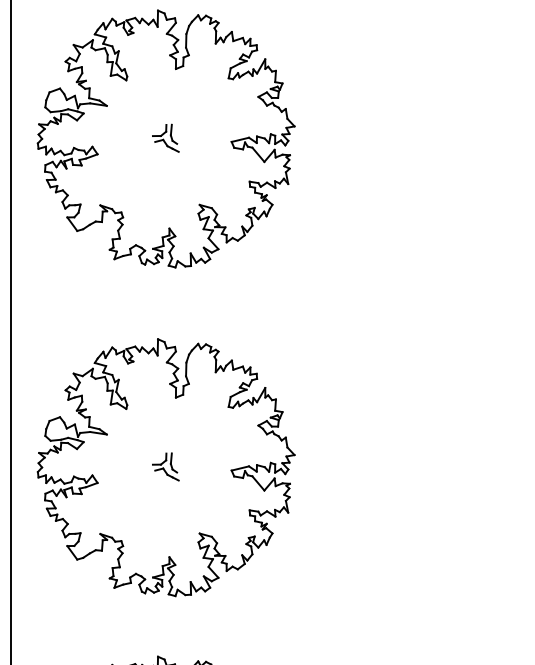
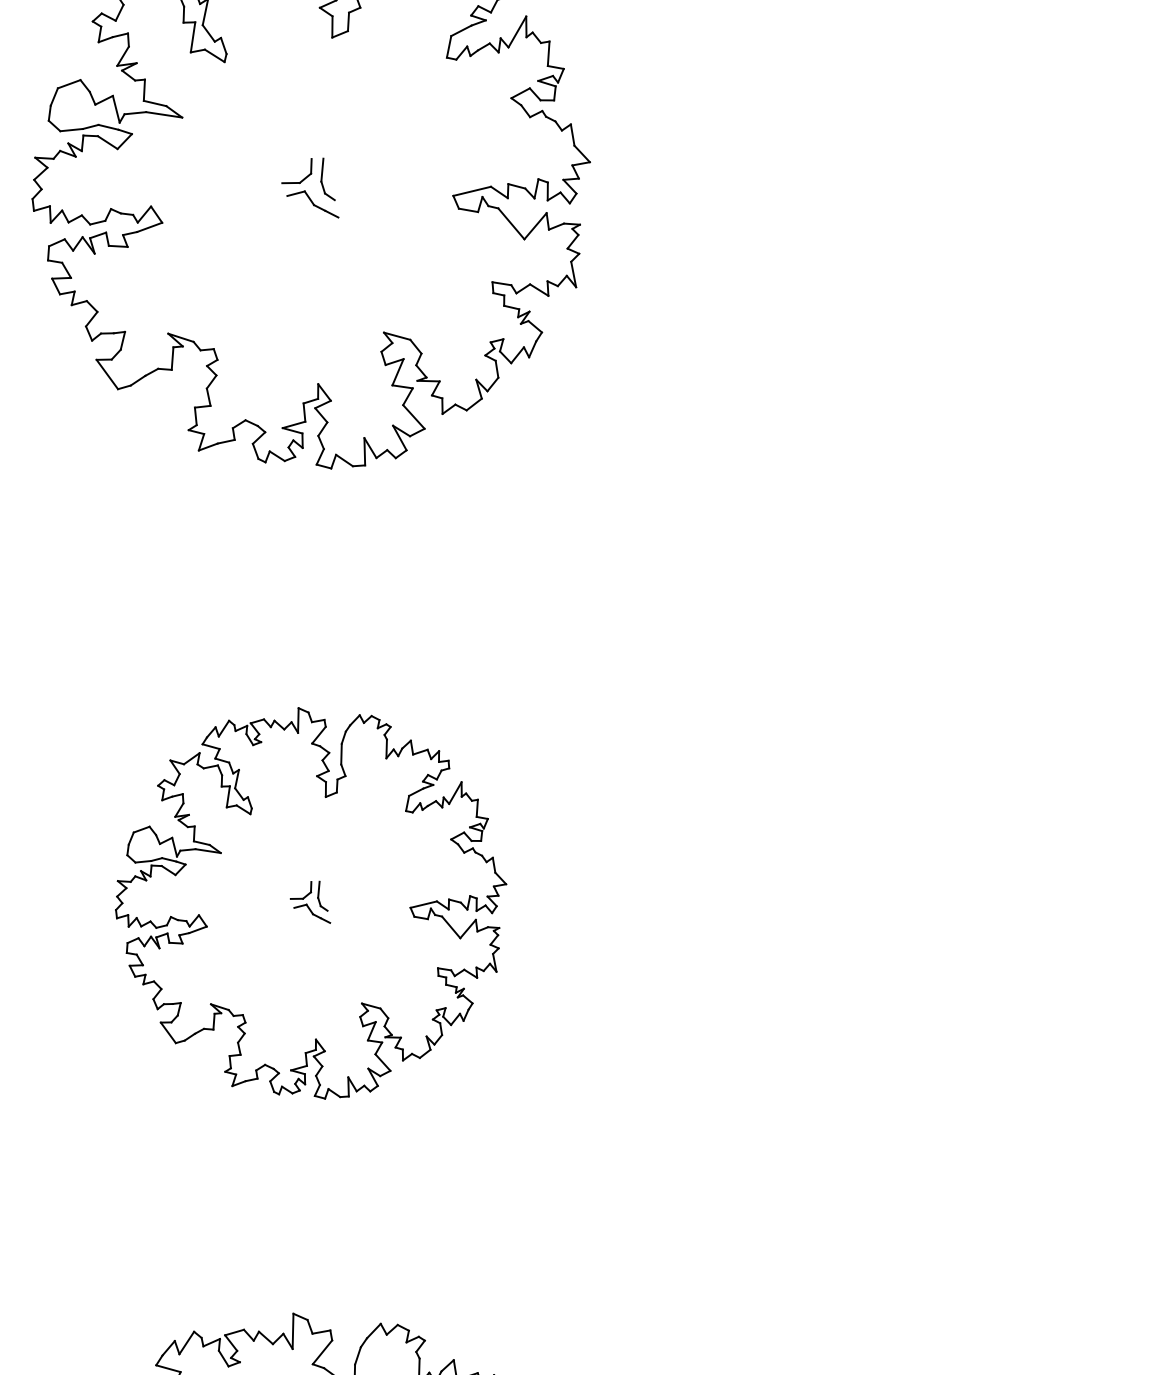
part: (165, 467) -> (309, 902), size x0.7

